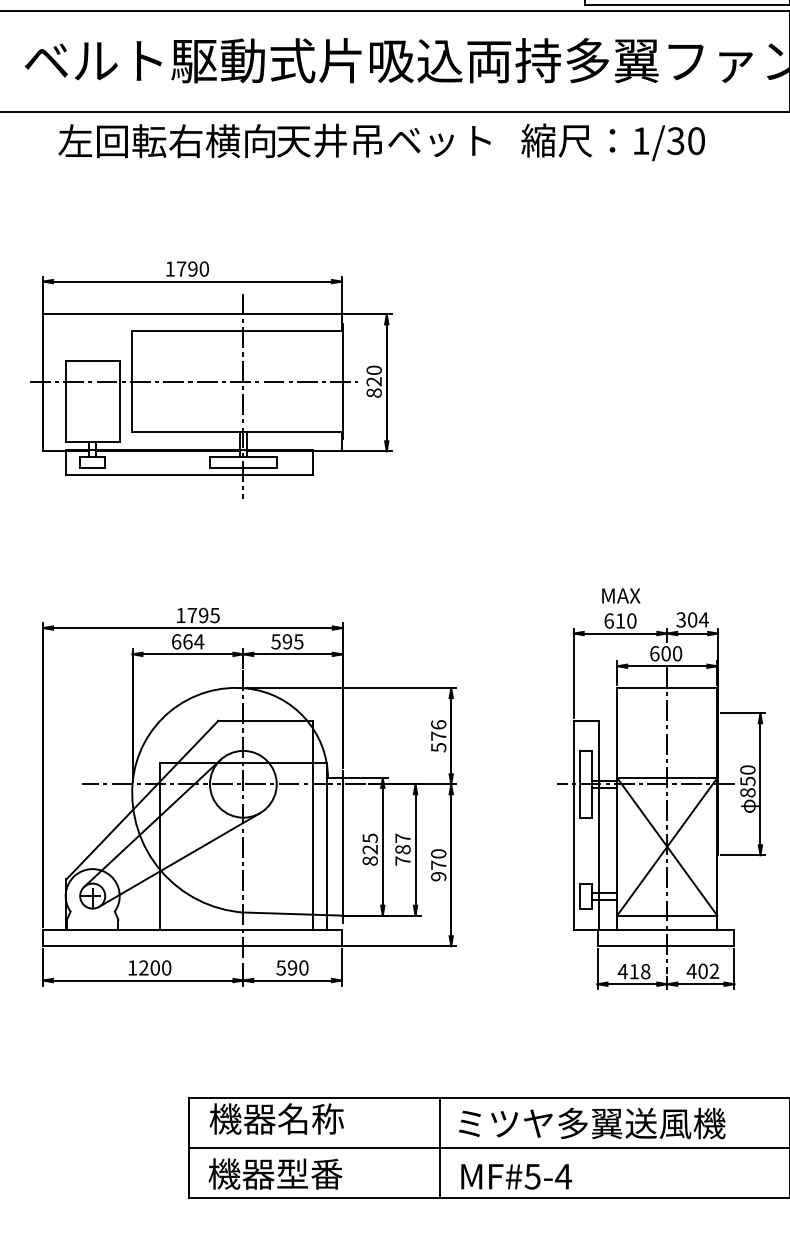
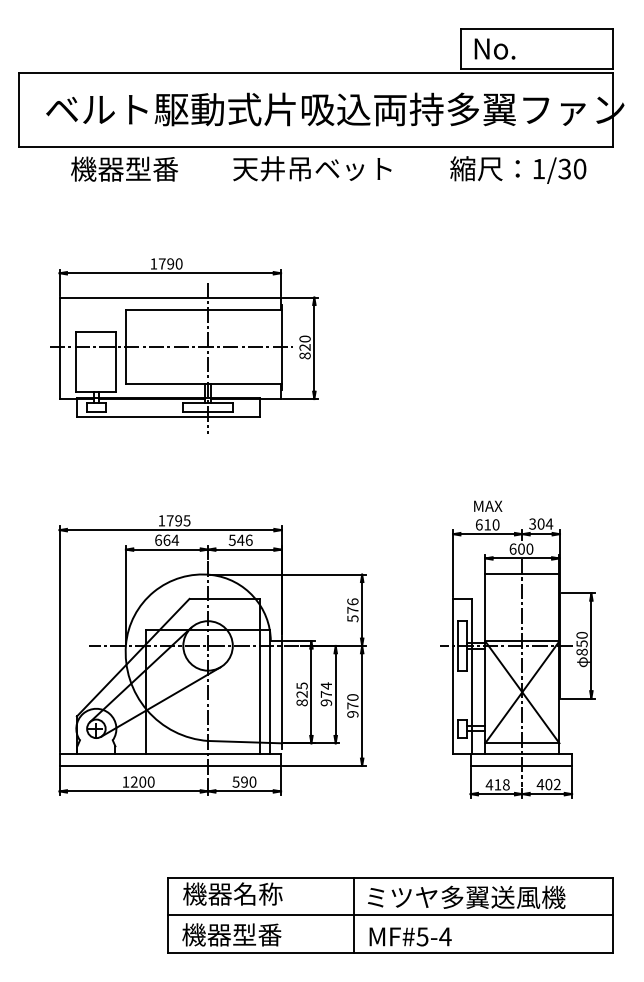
text: (167, 140) -> (151, 168), 左回転右横向 -> 機器型番
text: (613, 141) -> (518, 169), moved
text: (292, 640) -> (244, 539), 595 -> 546
text: (403, 849) -> (326, 694), 787 -> 974

